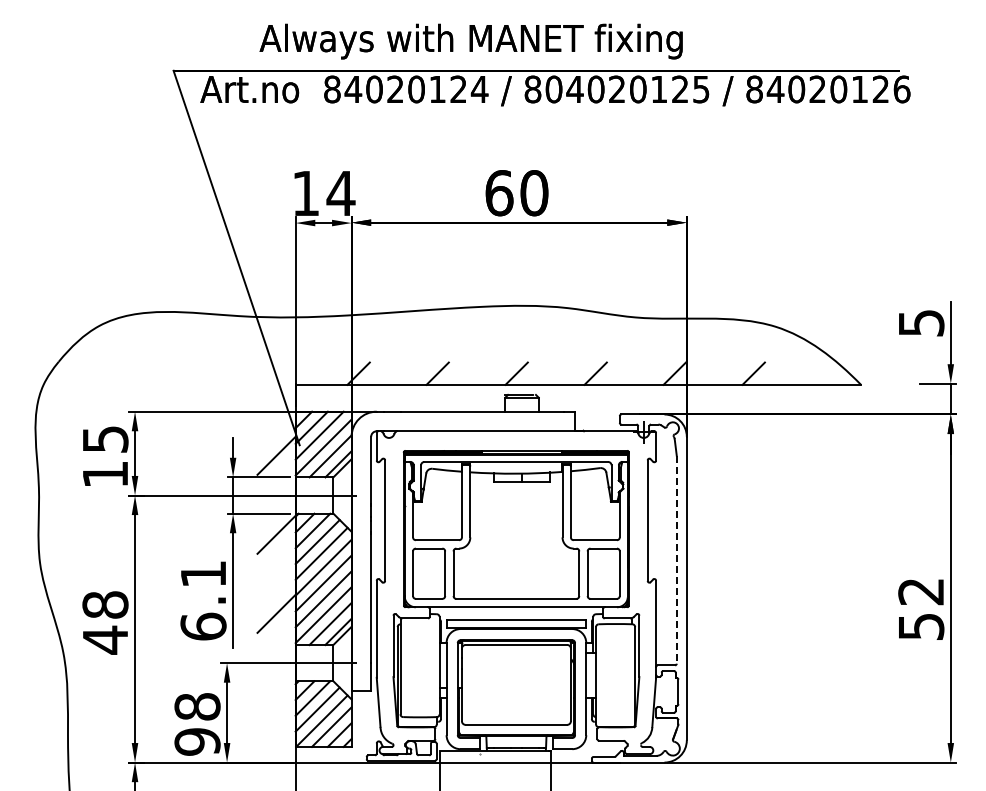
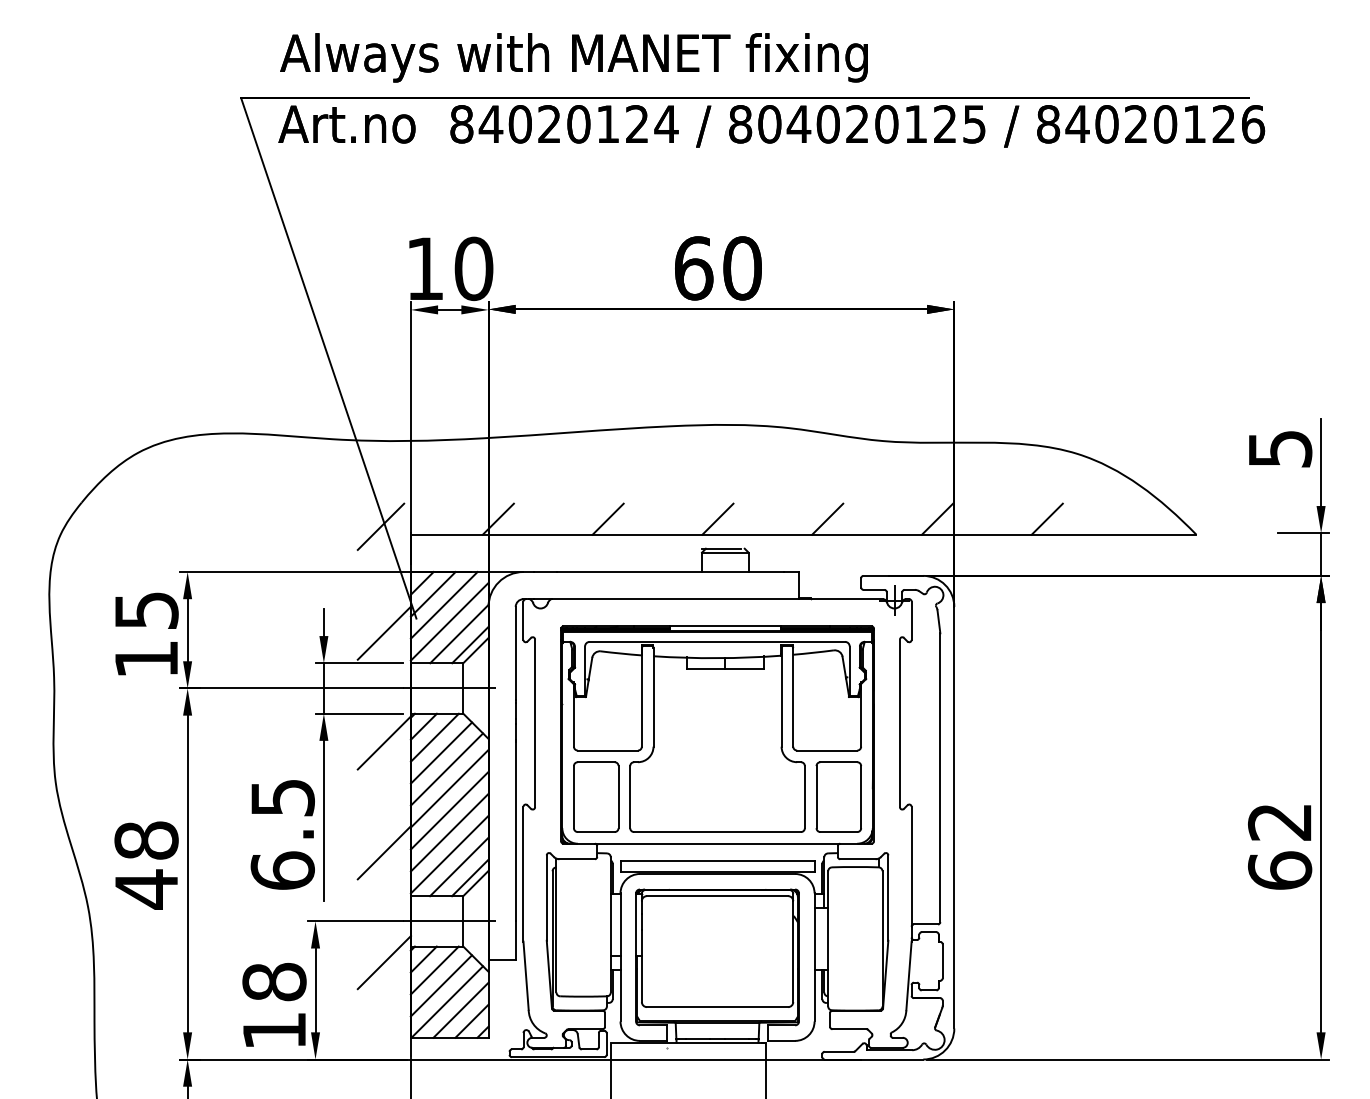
text: (470, 41) -> (573, 57), moved
text: (340, 193) -> (473, 268), 14 -> 10
line: (273, 378) -> (380, 525), added
line: (676, 559) -> (939, 777), dashed -> solid
text: (203, 574) -> (282, 798), 6.1 -> 6.5
text: (921, 626) -> (1280, 870), 52 -> 62
line: (276, 692) -> (384, 962), added
text: (197, 741) -> (274, 1030), 98 -> 18

